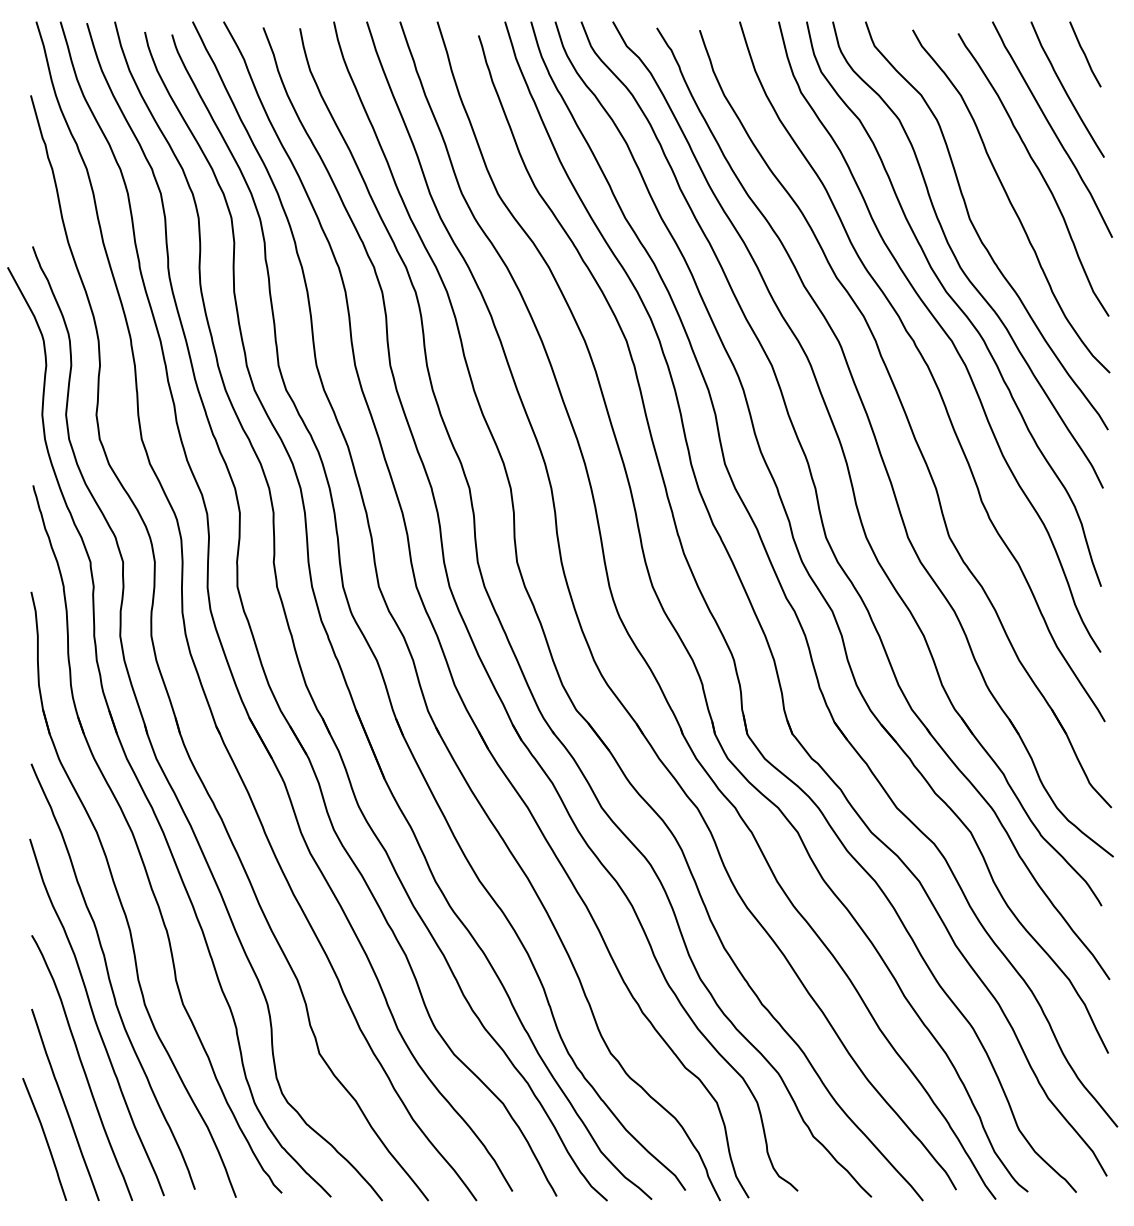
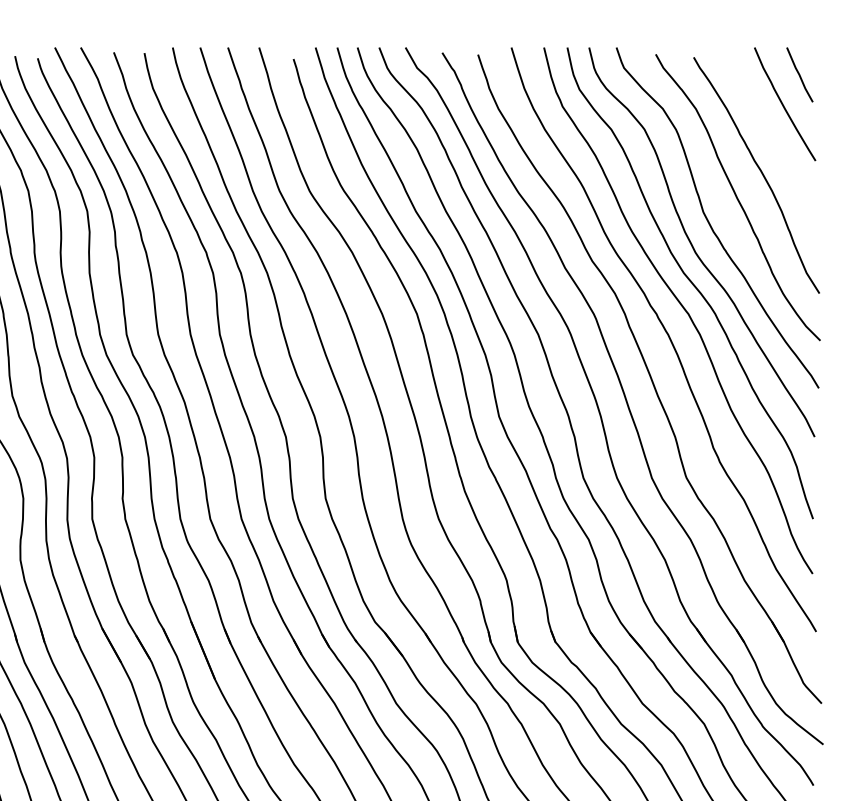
curve: (1052, 129) -> (772, 137), removed

